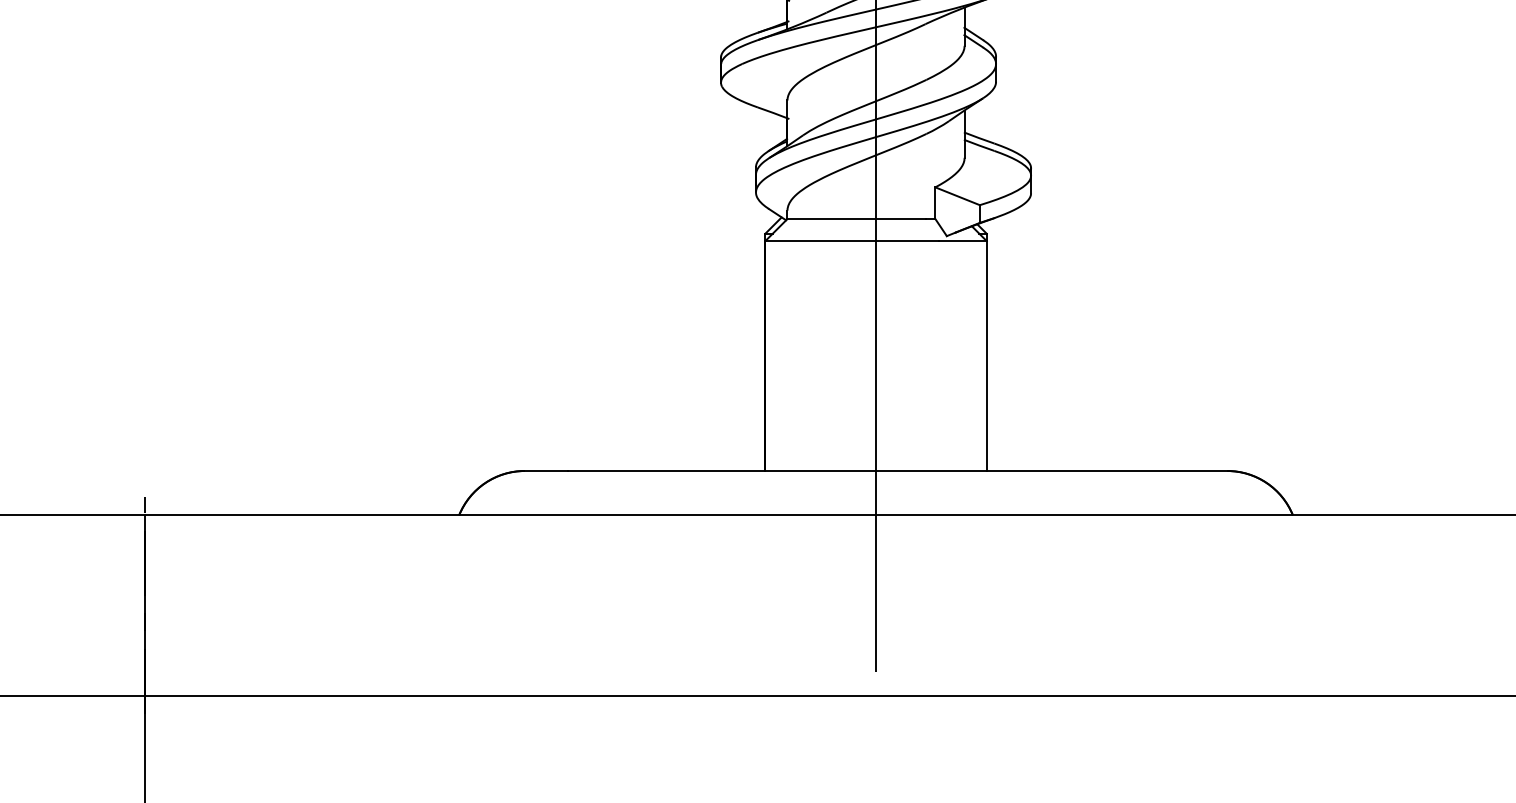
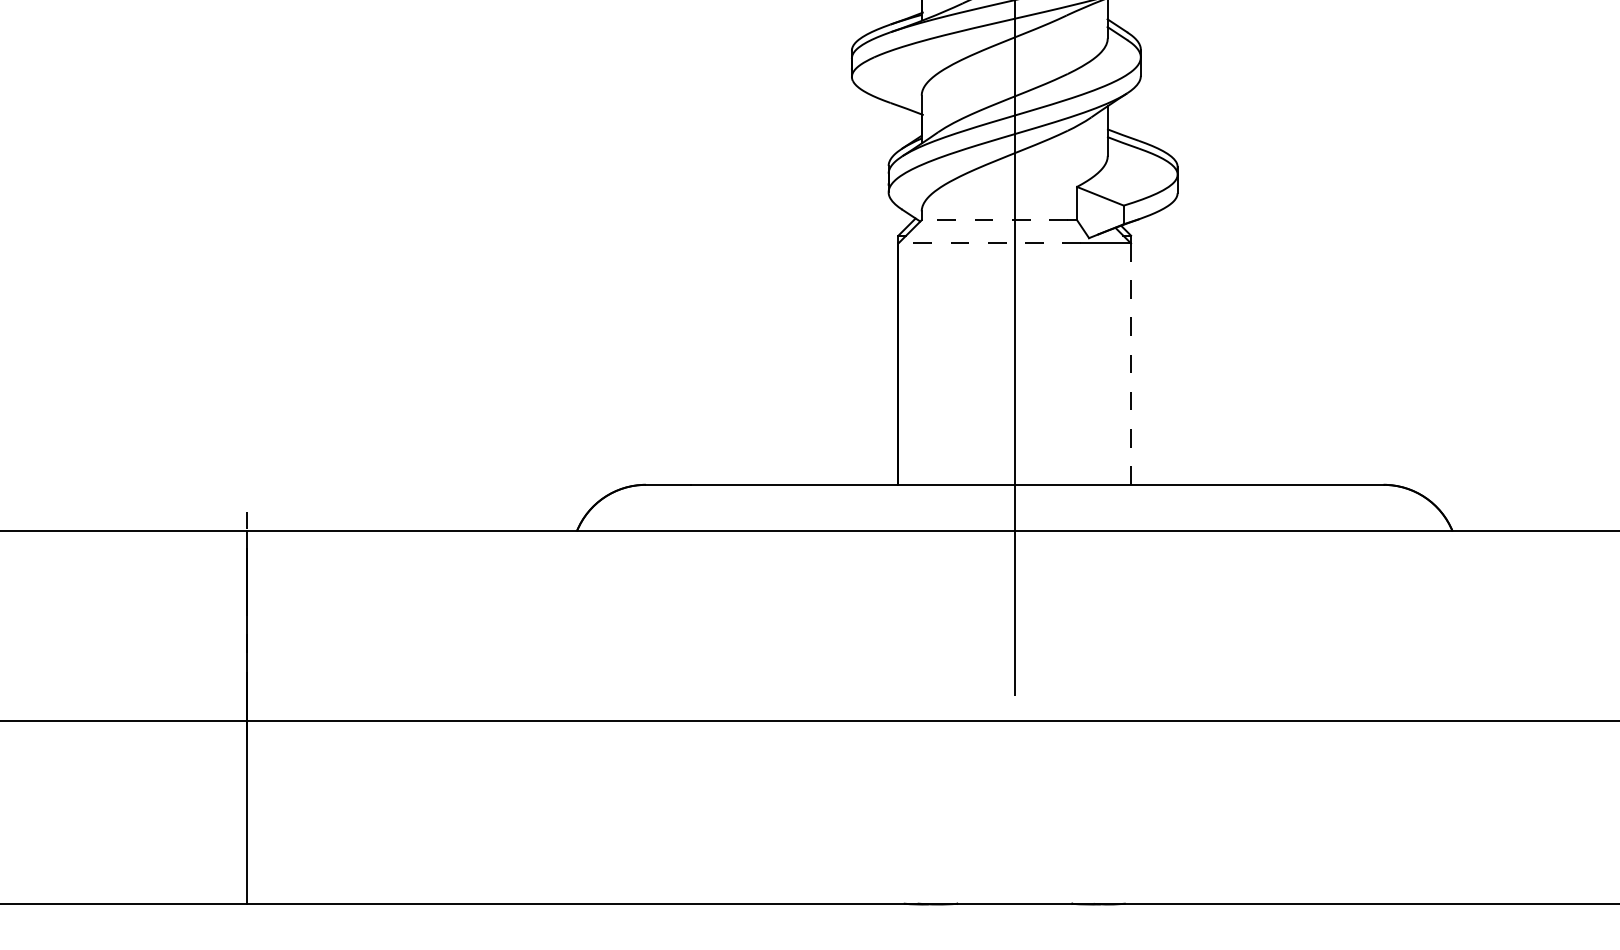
line: (856, 219) -> (994, 220), solid -> dashed
line: (852, 241) -> (989, 243), solid -> dashed
line: (987, 356) -> (1131, 364), solid -> dashed

